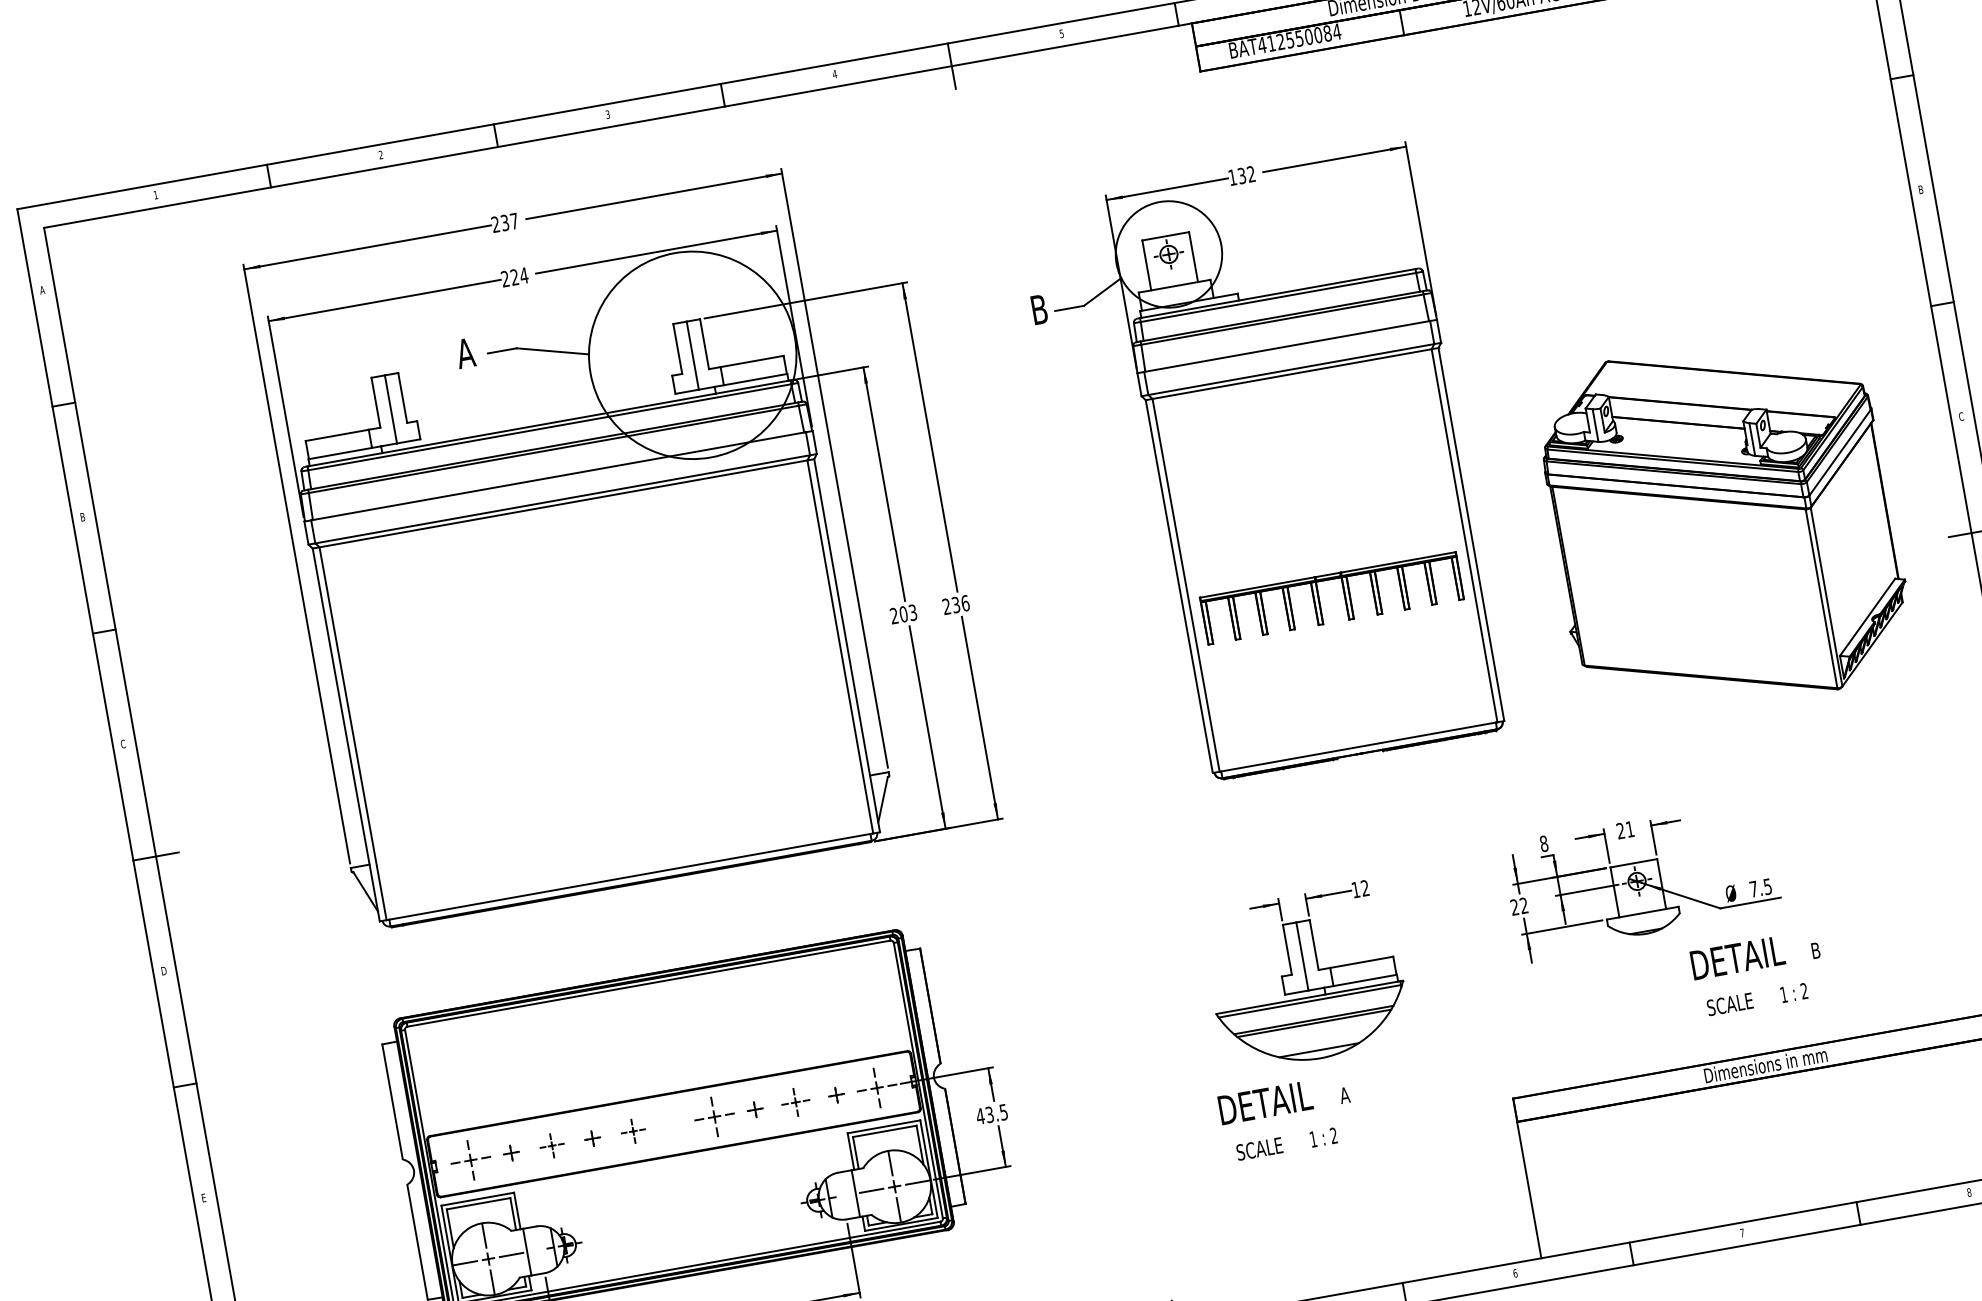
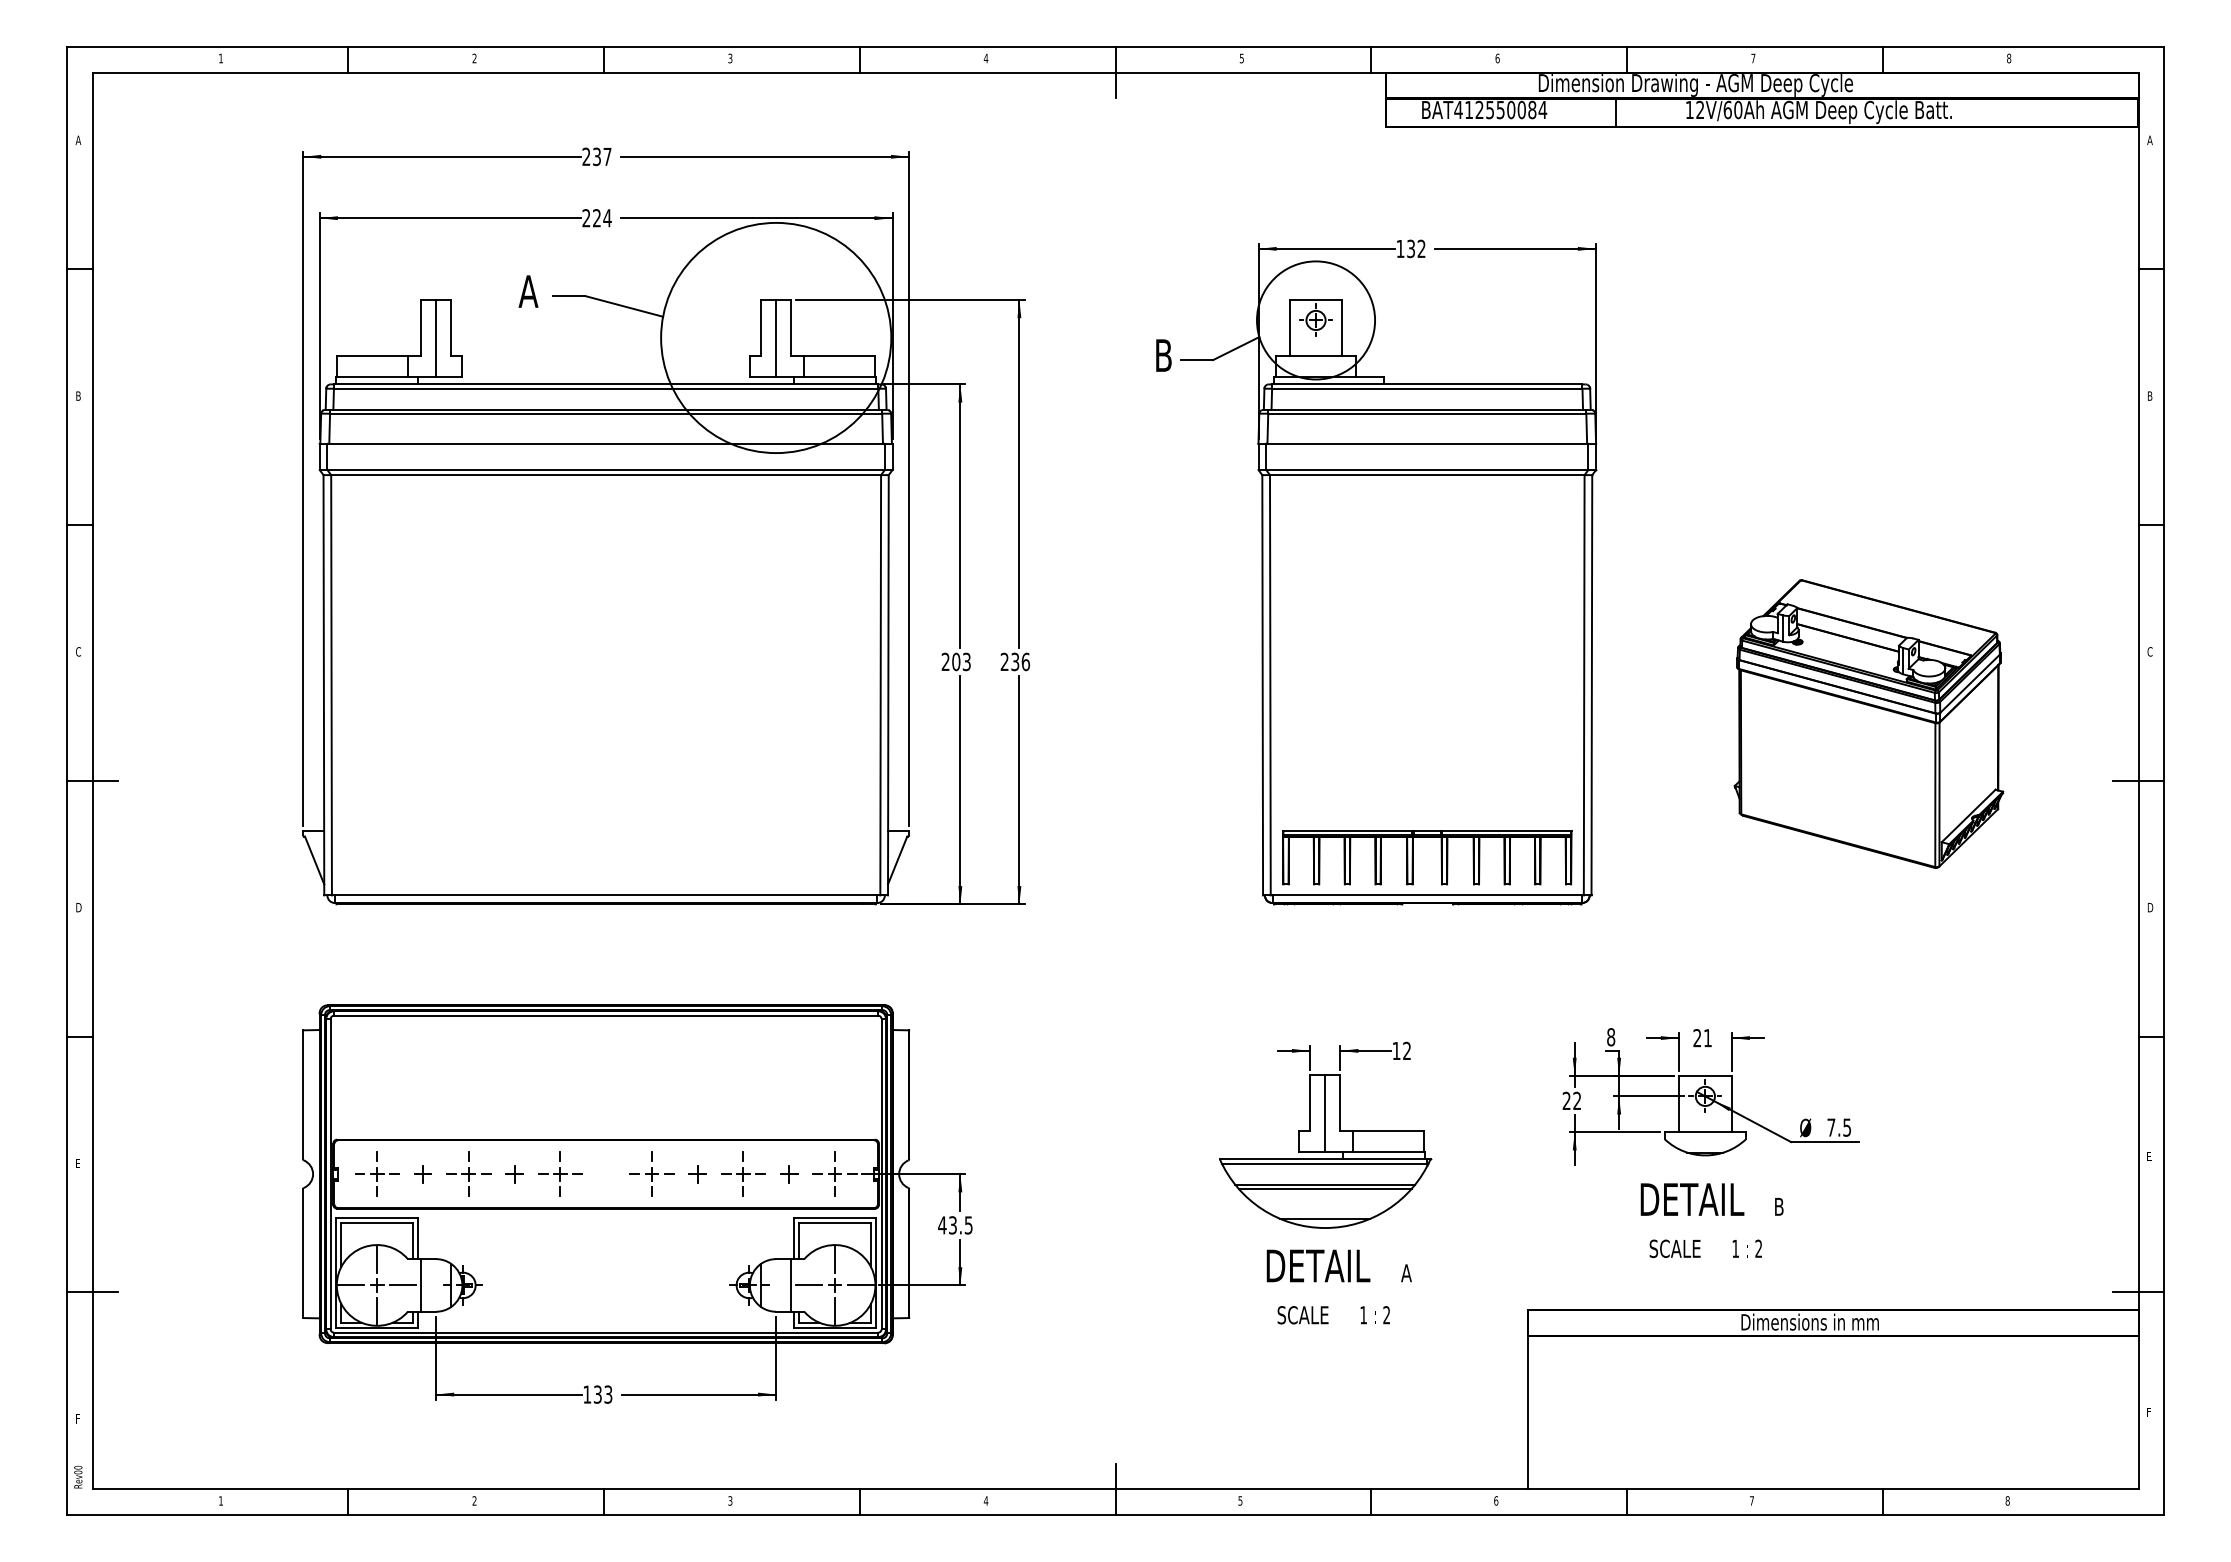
part: (1722, 524) -> (1868, 723), size x0.71
part: (1343, 595) -> (1440, 857), moved
text: (1757, 973) -> (1711, 1220), moved
part: (795, 1101) -> (743, 1173), size x1.43
text: (1286, 1117) -> (1338, 1286), moved
part: (633, 1130) -> (560, 1173), size x1.67
part: (551, 1145) -> (468, 1173), size x1.67

